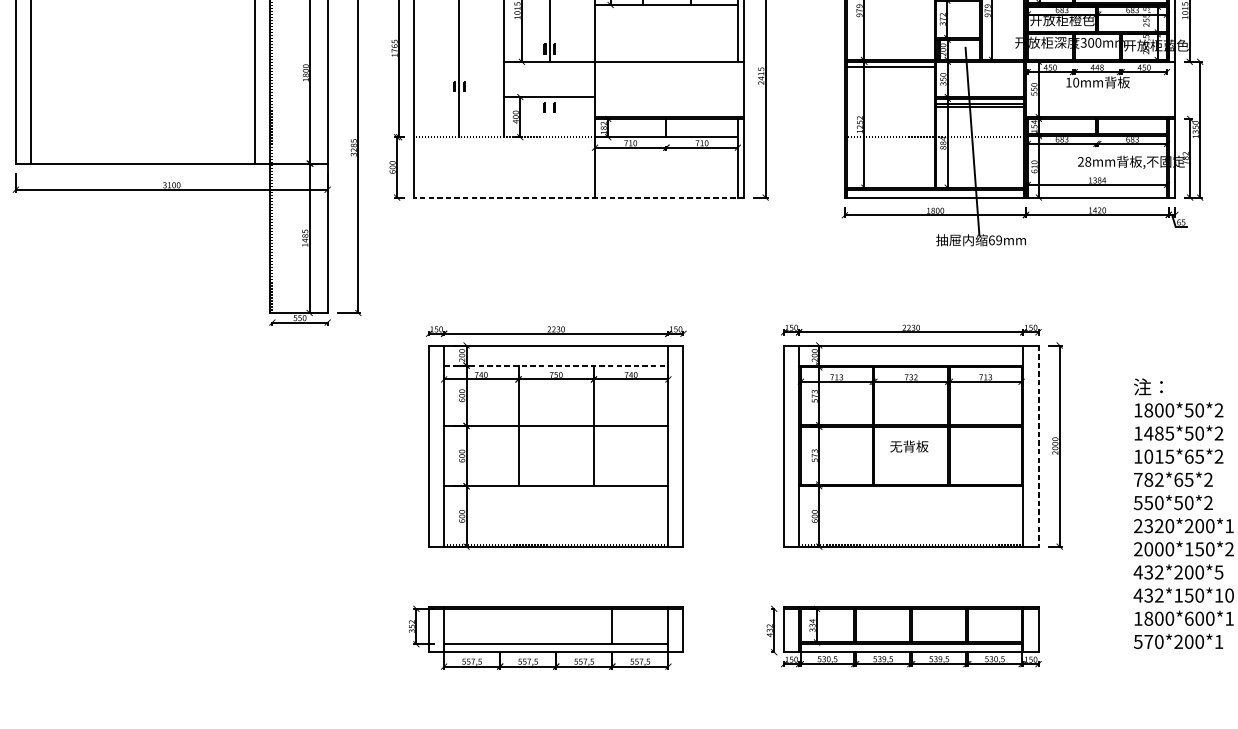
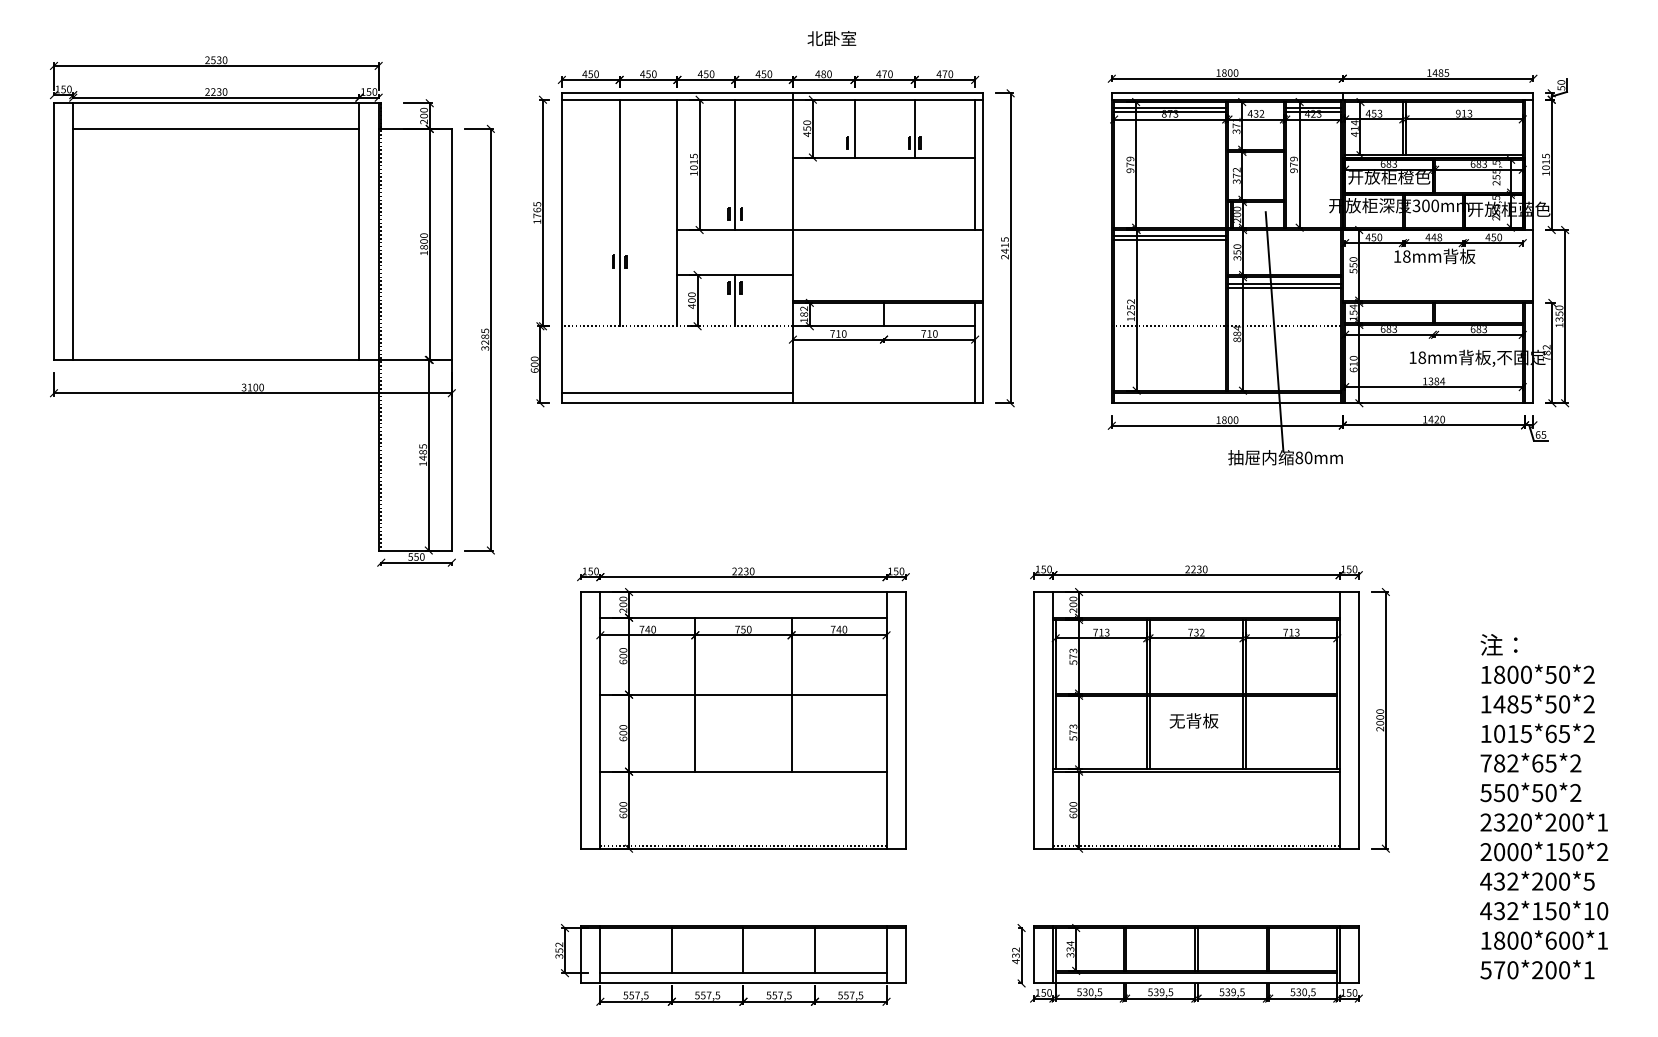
line: (890, 70) -> (1170, 240), added
text: (1075, 82) -> (1406, 256), 10mm -> 18mm
line: (550, 117) -> (735, 300), added
text: (1080, 161) -> (1412, 357), 28mm -> 18mm
line: (503, 189) -> (676, 393), added
line: (579, 197) -> (772, 403), dashed -> solid
text: (995, 240) -> (1303, 457), 69mm -> 80mm
line: (556, 365) -> (743, 617), dashed -> solid
line: (1038, 446) -> (1358, 720), dashed -> solid
line: (499, 626) -> (671, 950), added
line: (556, 626) -> (743, 950), added

